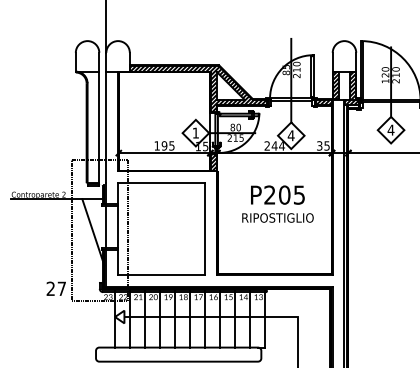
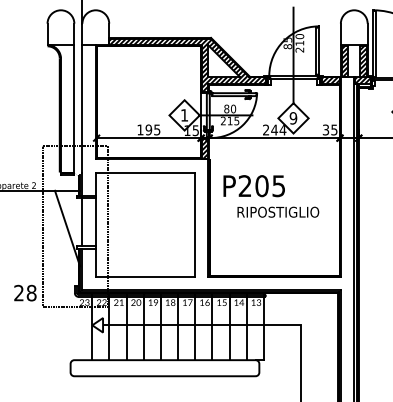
text: (290, 135) -> (292, 118), 4 -> 9
text: (277, 194) -> (253, 185), moved
text: (61, 288) -> (31, 292), 27 -> 28

